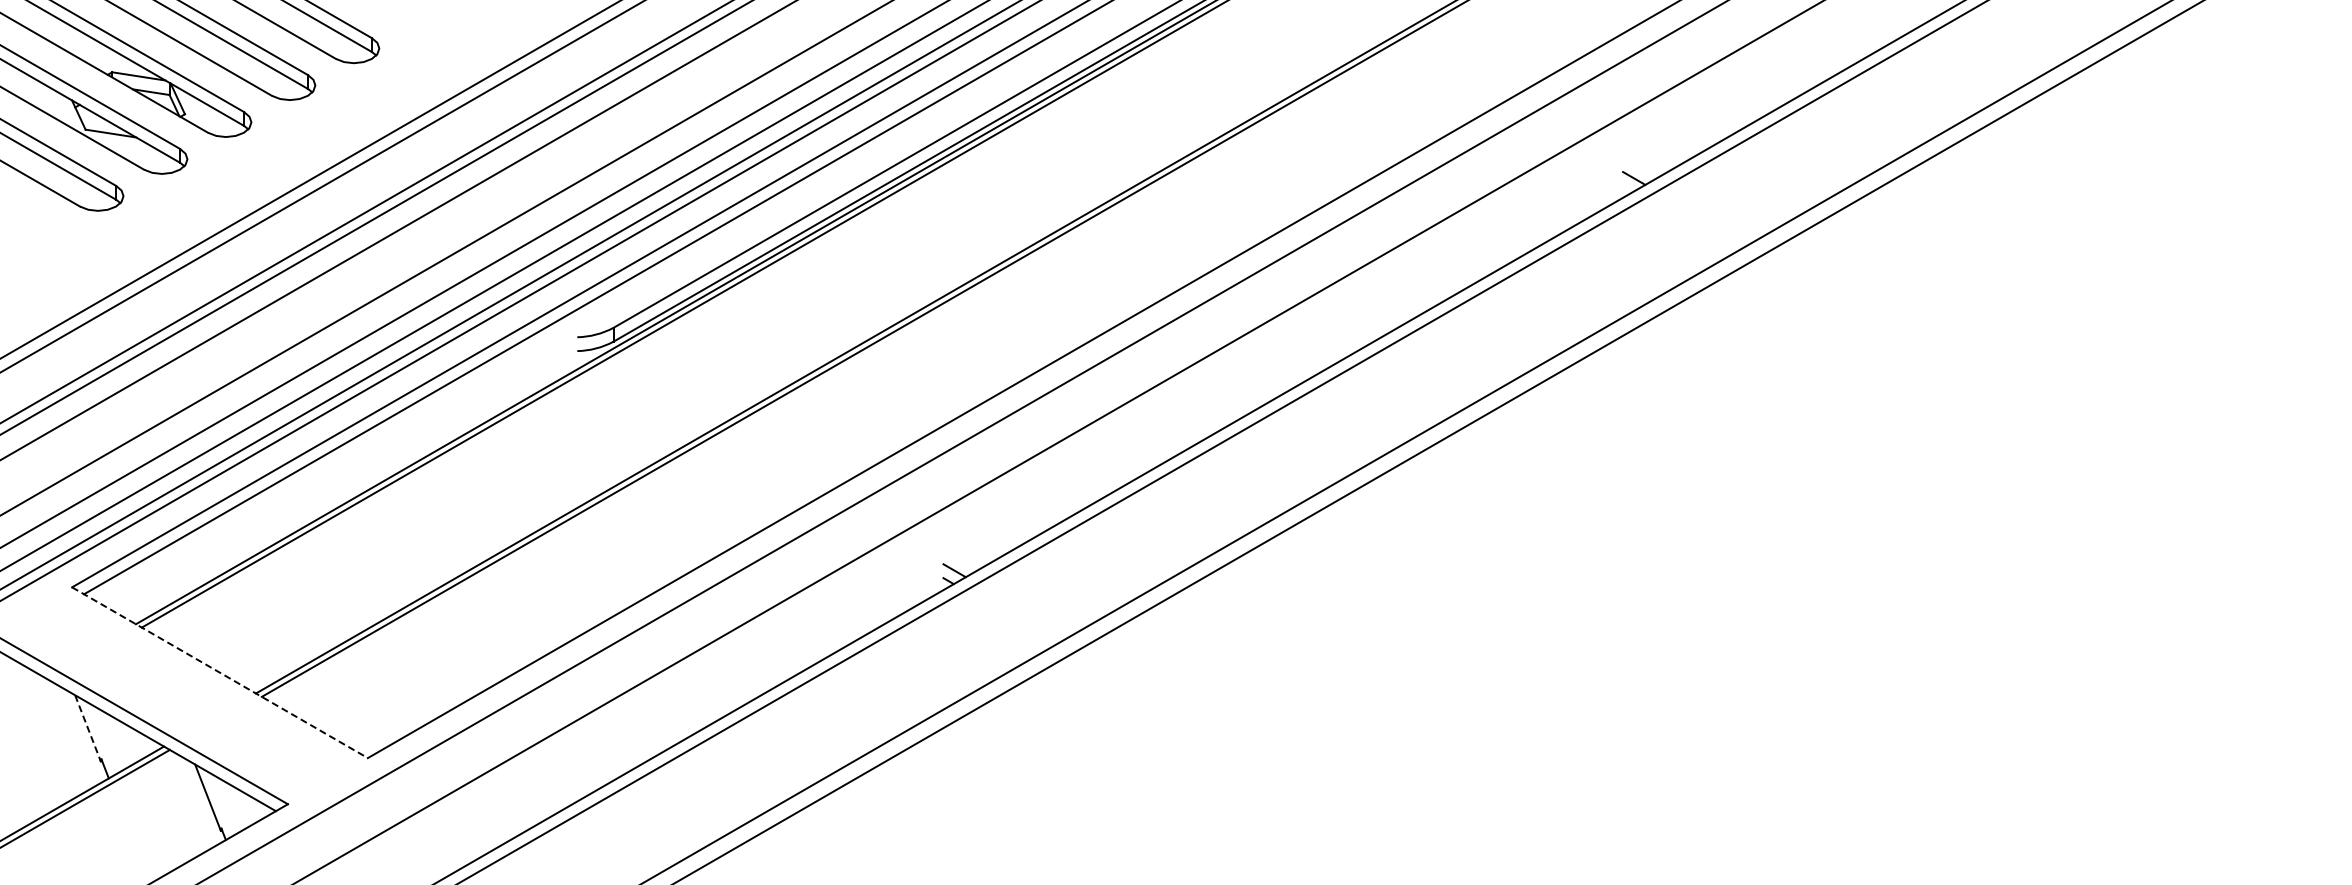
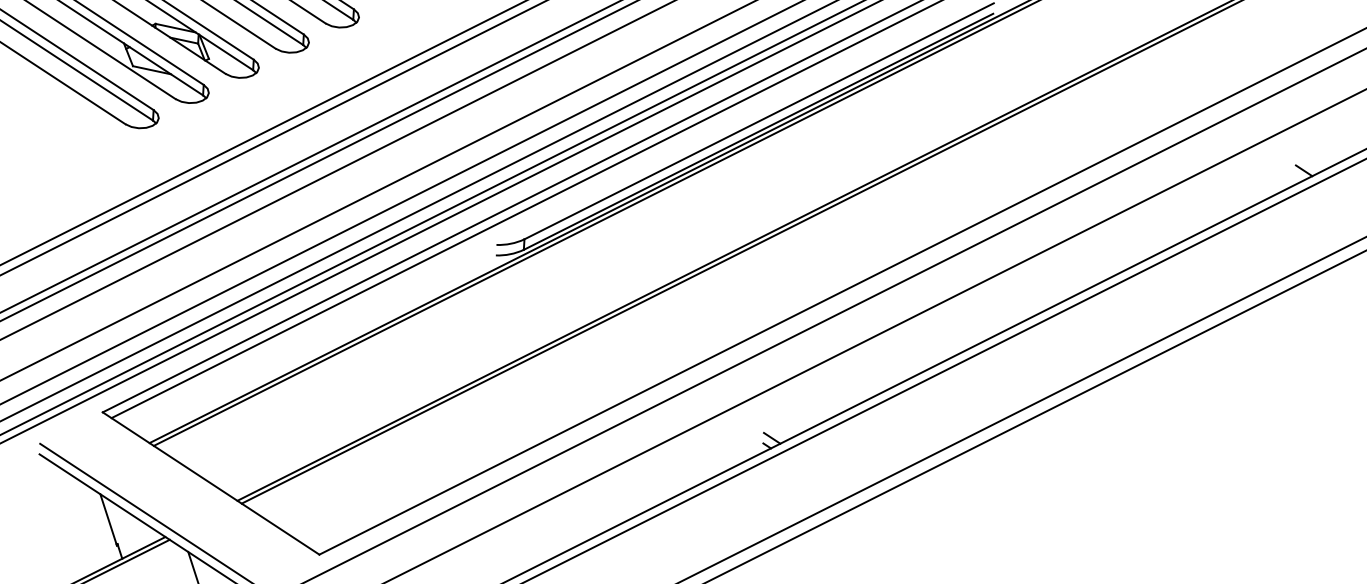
line: (220, 672) -> (211, 483), dashed -> solid
line: (88, 728) -> (109, 520), dashed -> solid

